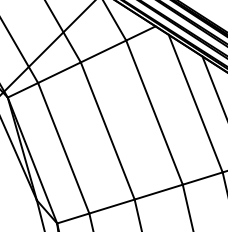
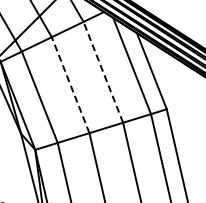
line: (154, 111) -> (103, 71), solid -> dashed
line: (107, 131) -> (70, 85), solid -> dashed

